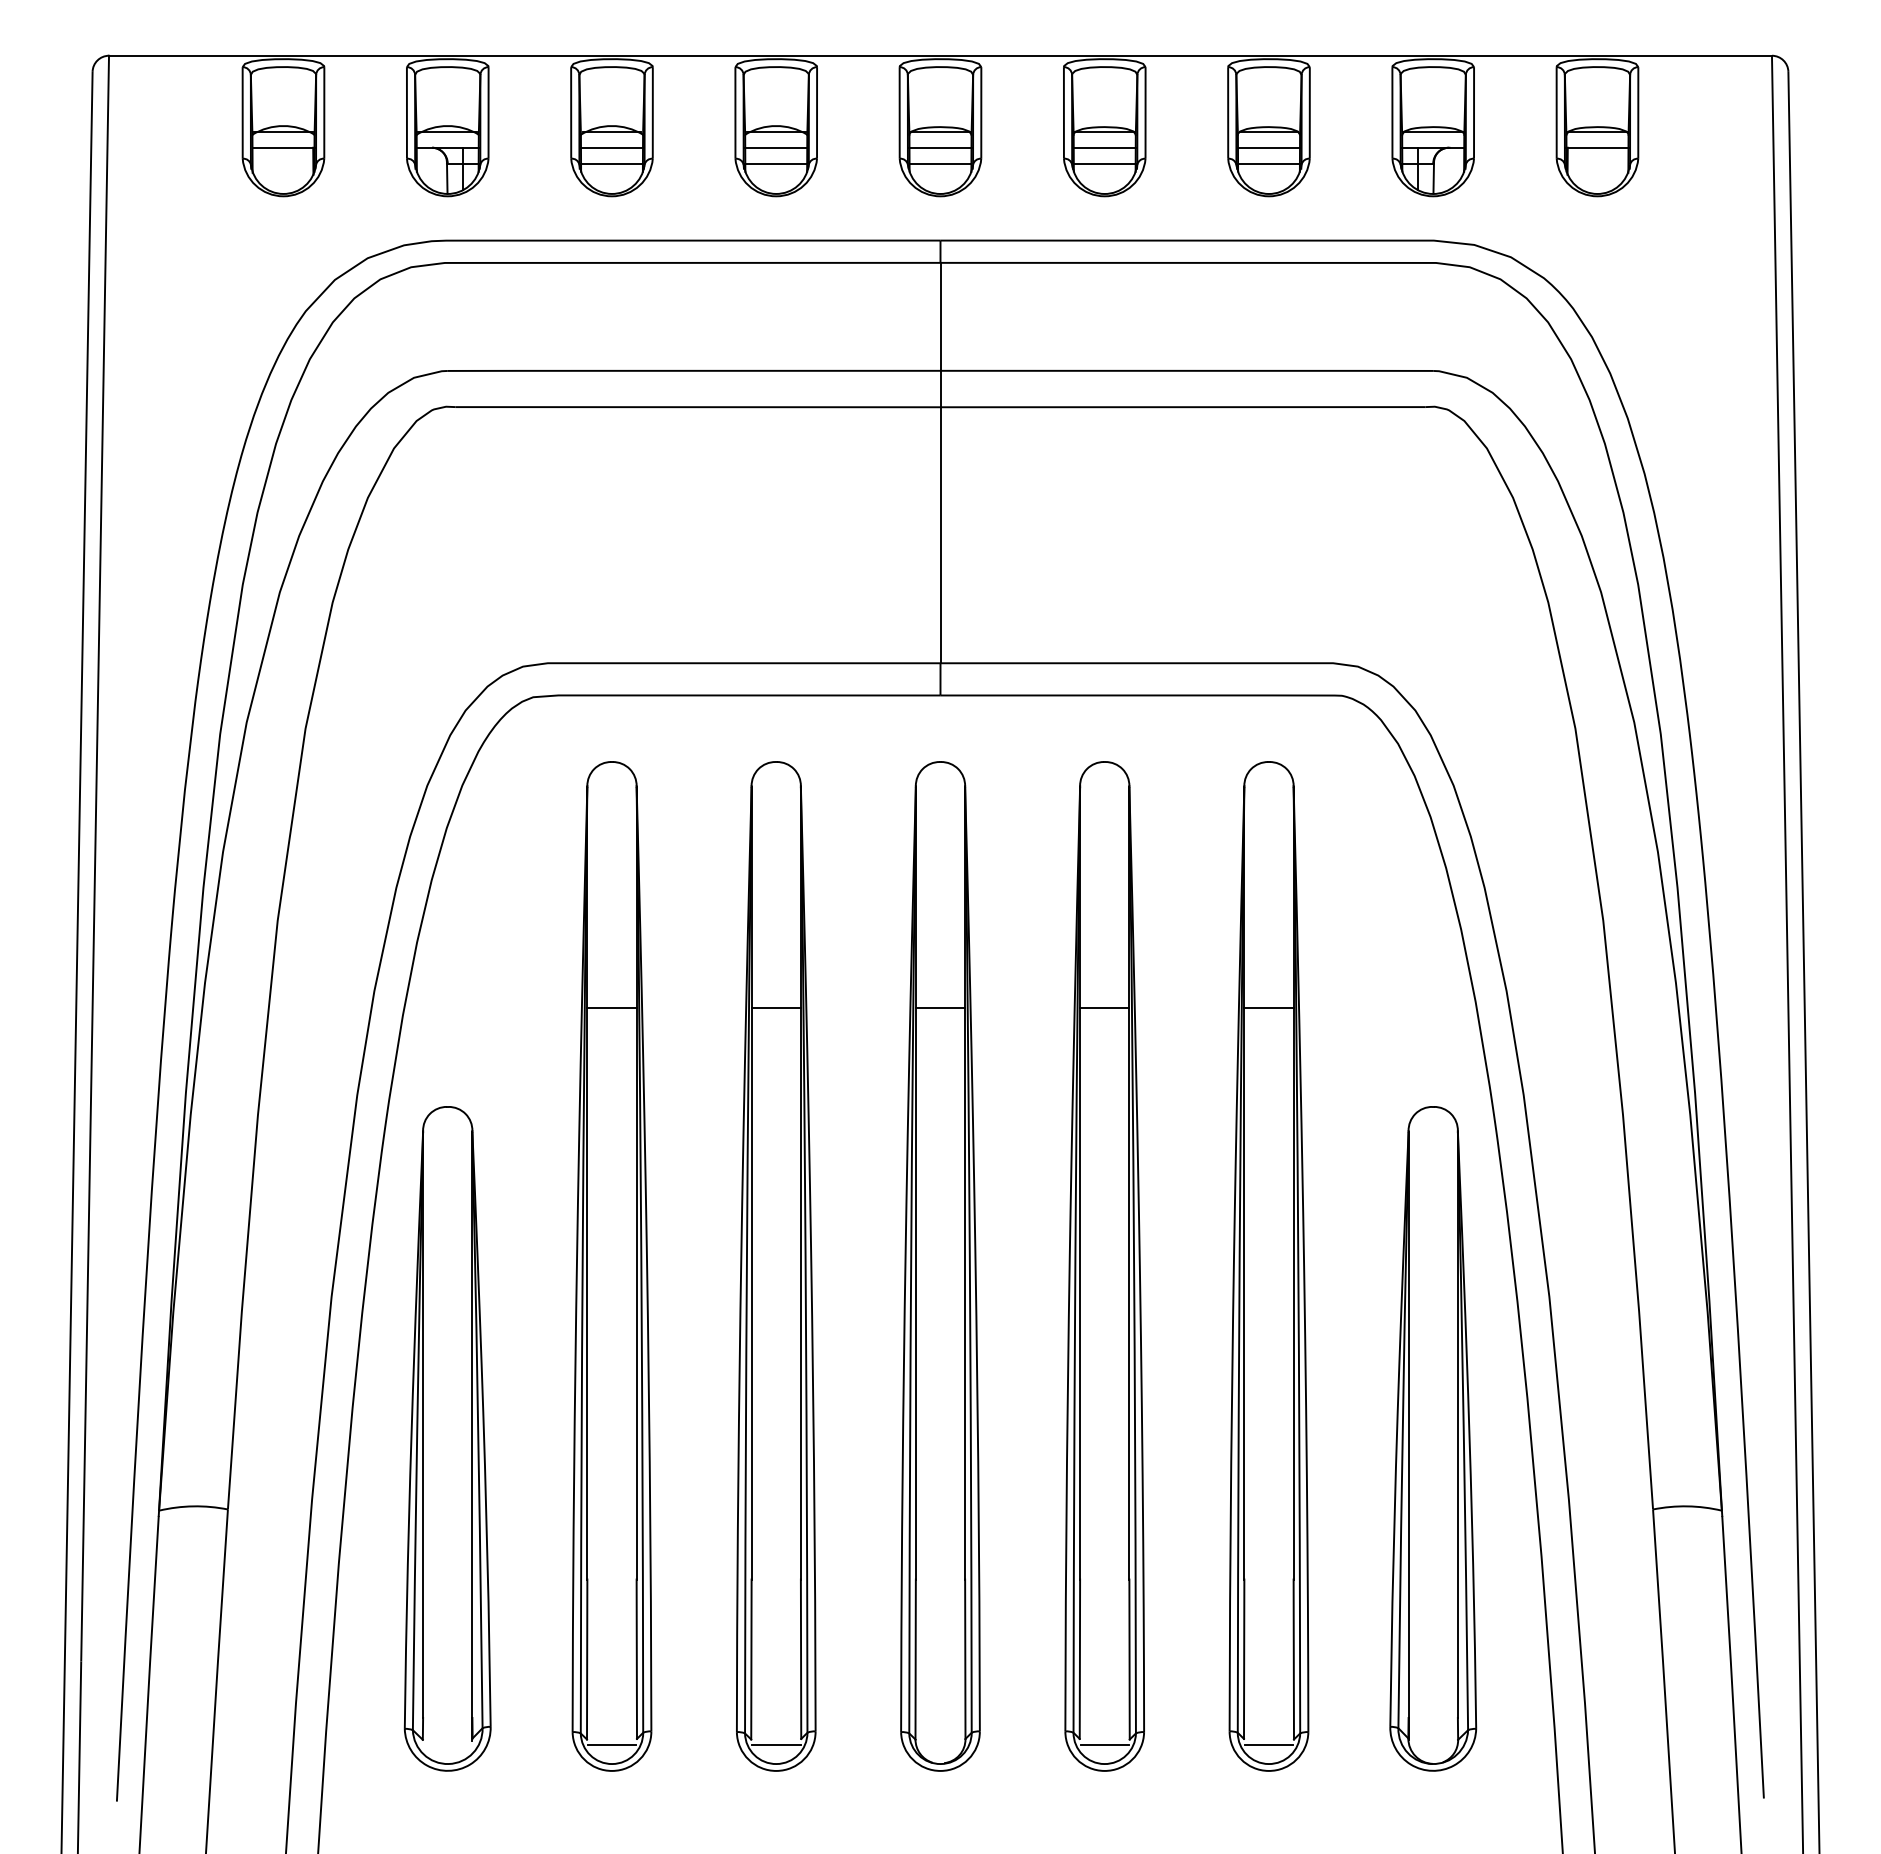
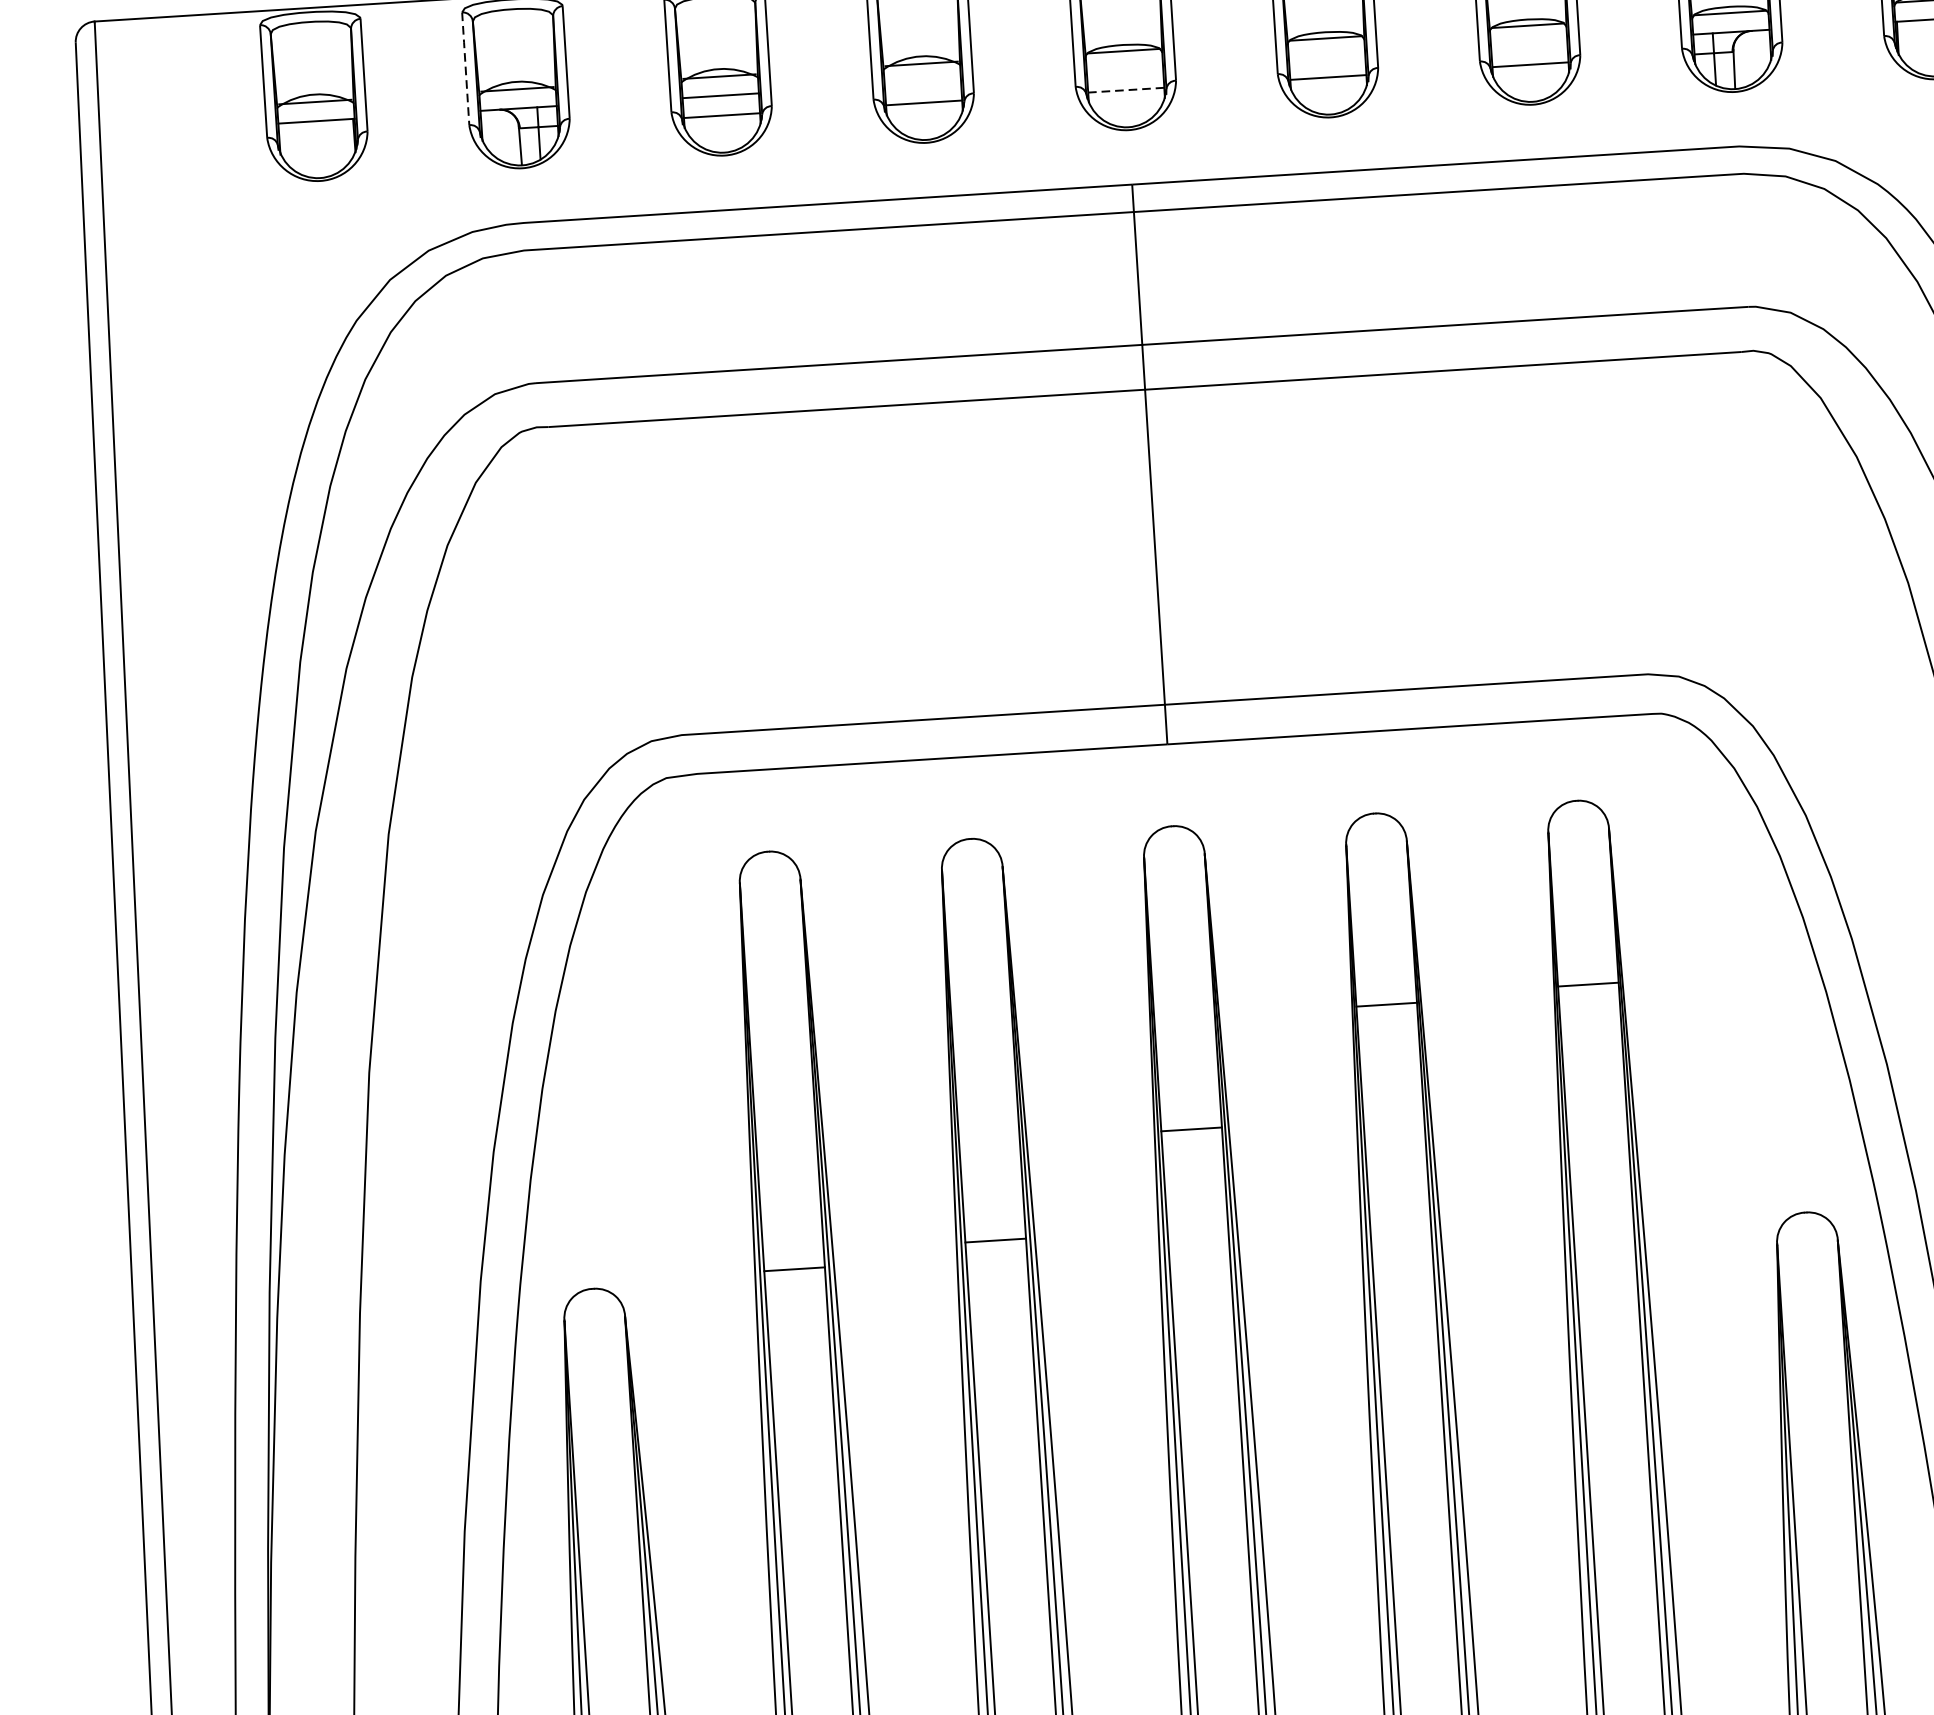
line: (406, 113) -> (465, 69), solid -> dashed
line: (776, 147) -> (923, 82), removed
line: (940, 147) -> (1124, 70), removed
line: (1104, 147) -> (1326, 57), removed
line: (1268, 147) -> (1528, 44), removed
line: (940, 163) -> (1126, 89), solid -> dashed
line: (611, 1008) -> (794, 1269), moved
line: (775, 1008) -> (994, 1240), moved
line: (1104, 1008) -> (1386, 1004), moved
line: (1268, 1008) -> (1587, 984), moved

